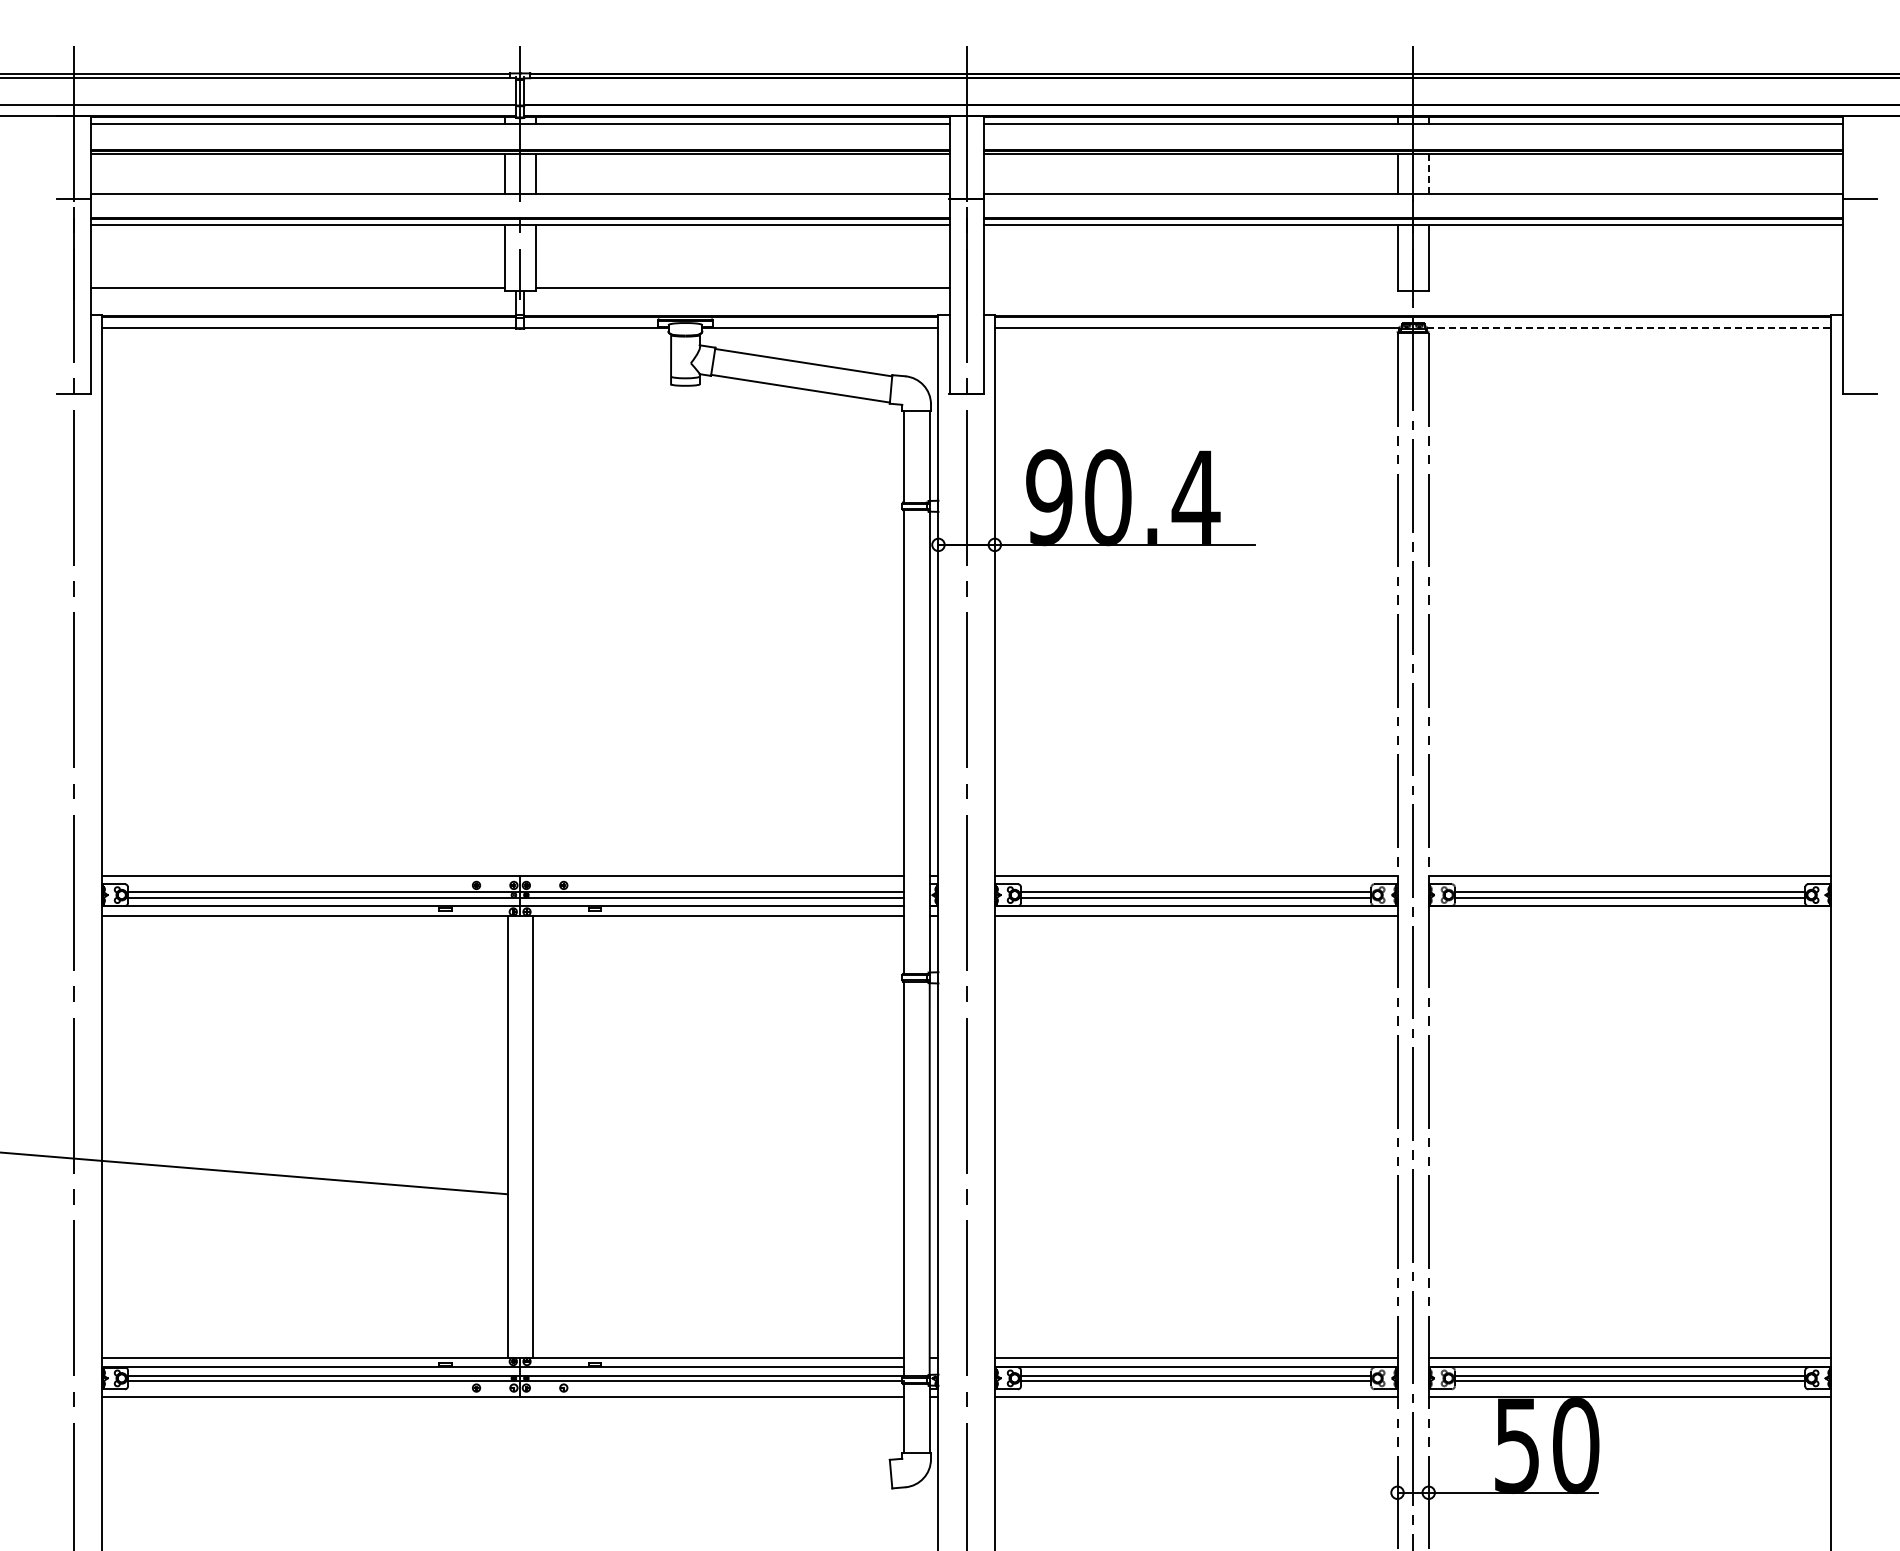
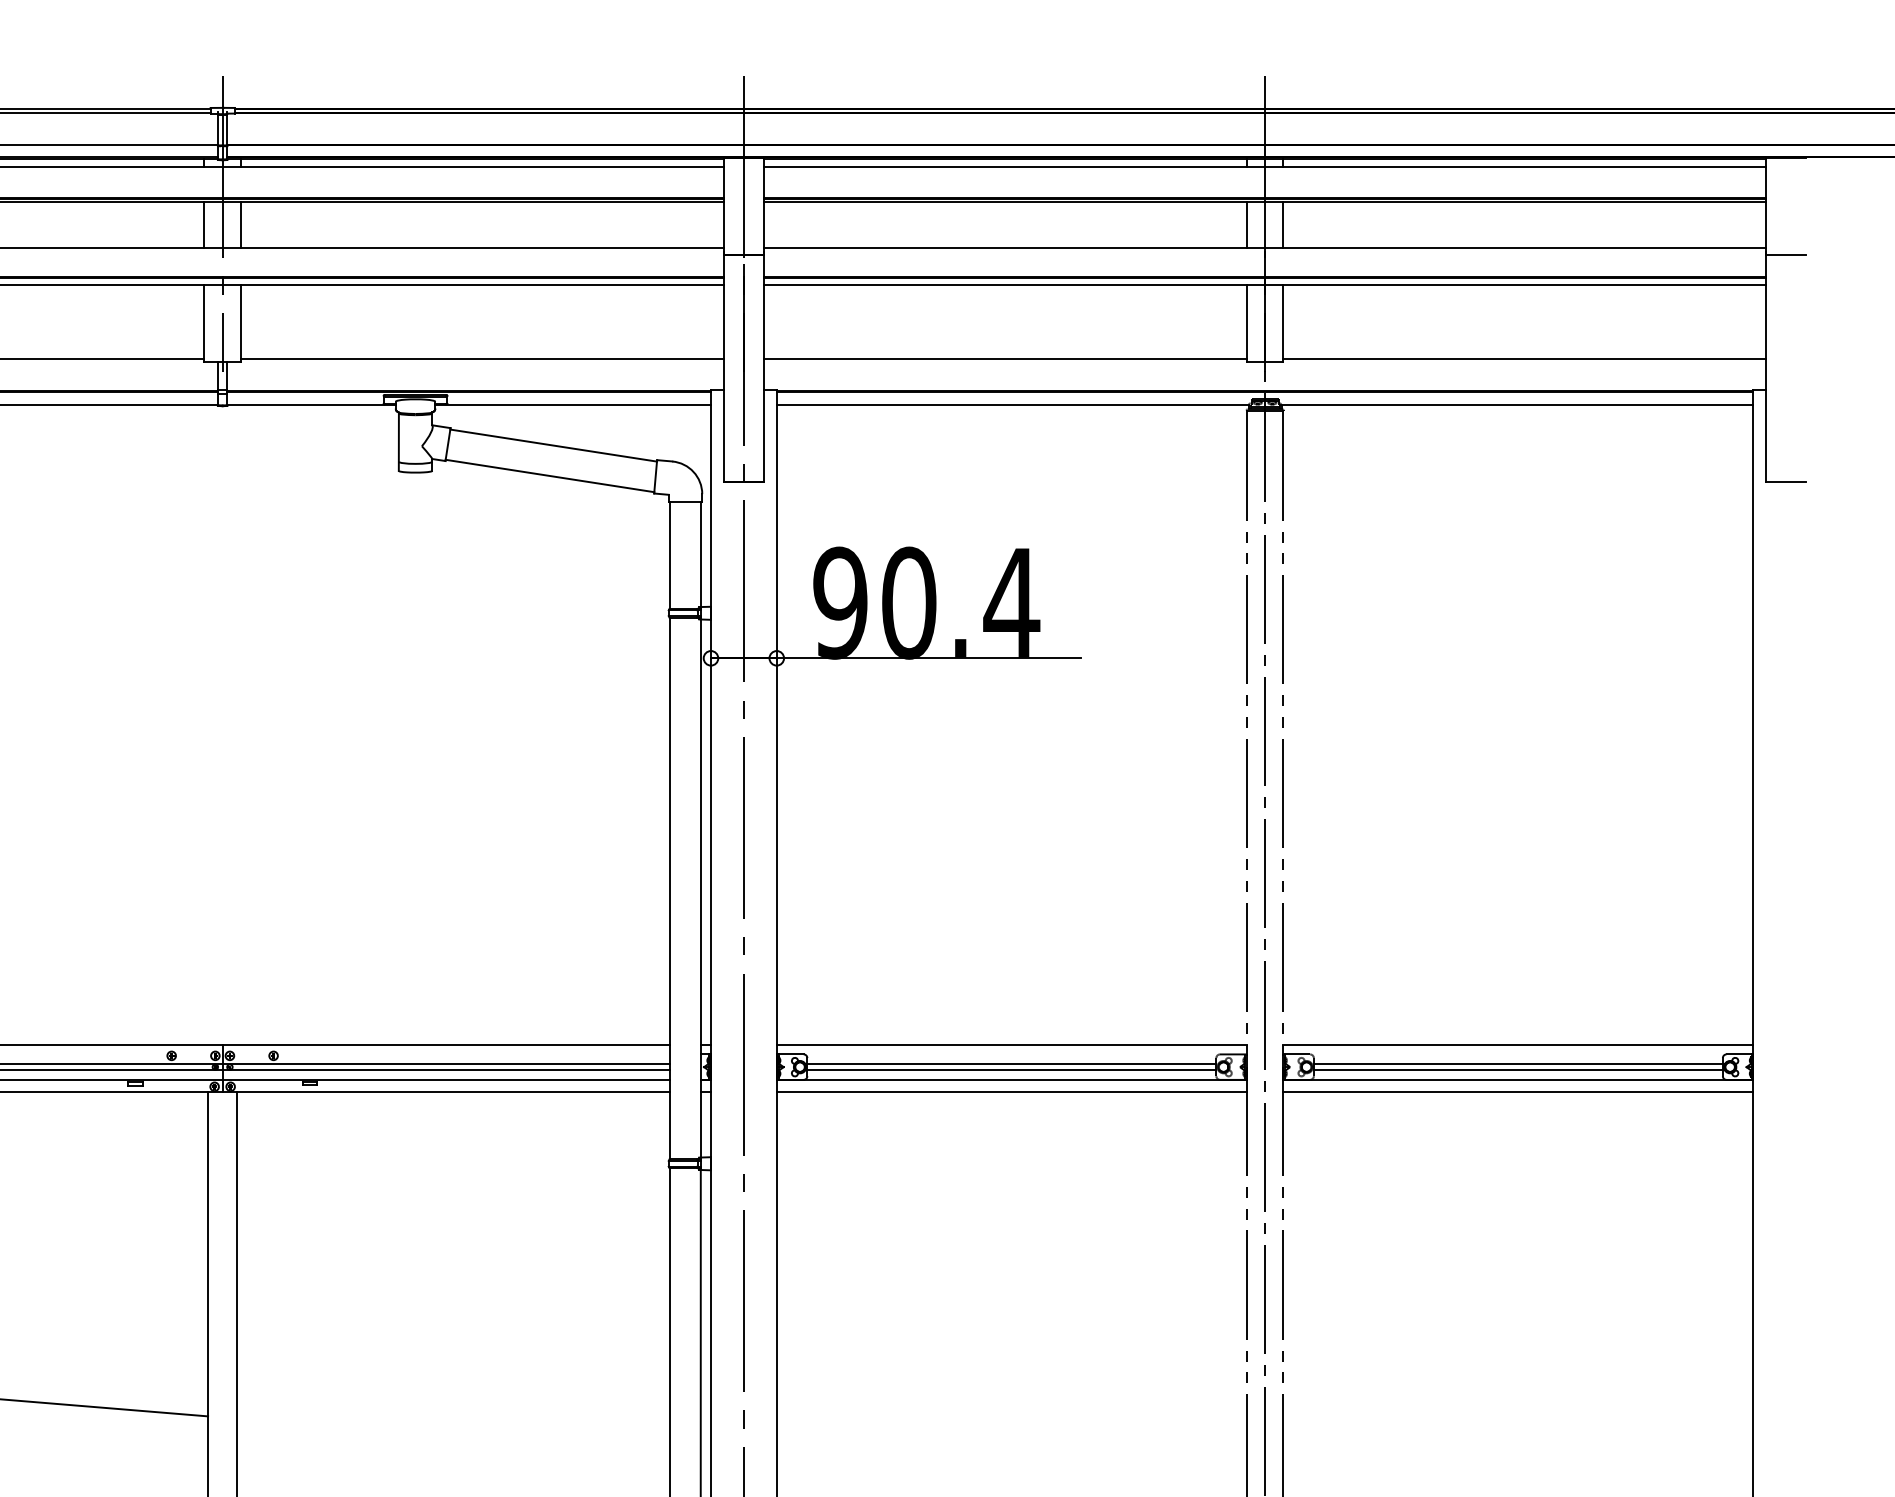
line: (1428, 173) -> (1283, 224), dashed -> solid
line: (1190, 288) -> (1005, 358), added
line: (1635, 288) -> (1524, 358), added
line: (1629, 327) -> (1517, 404), dashed -> solid
line: (1629, 916) -> (1517, 1092), added

